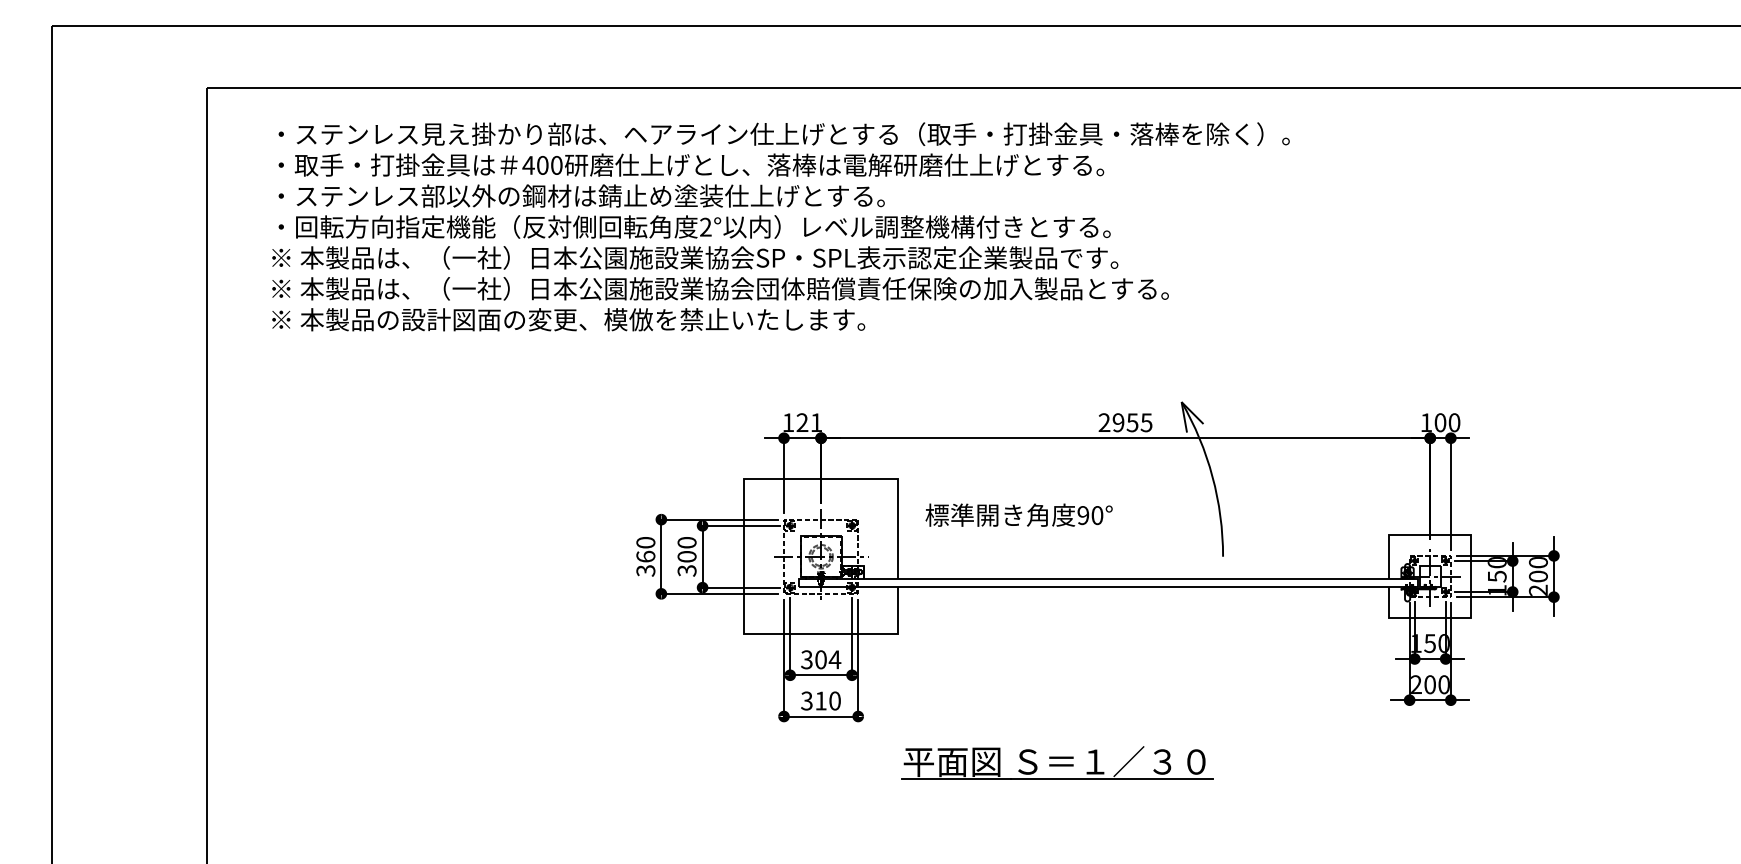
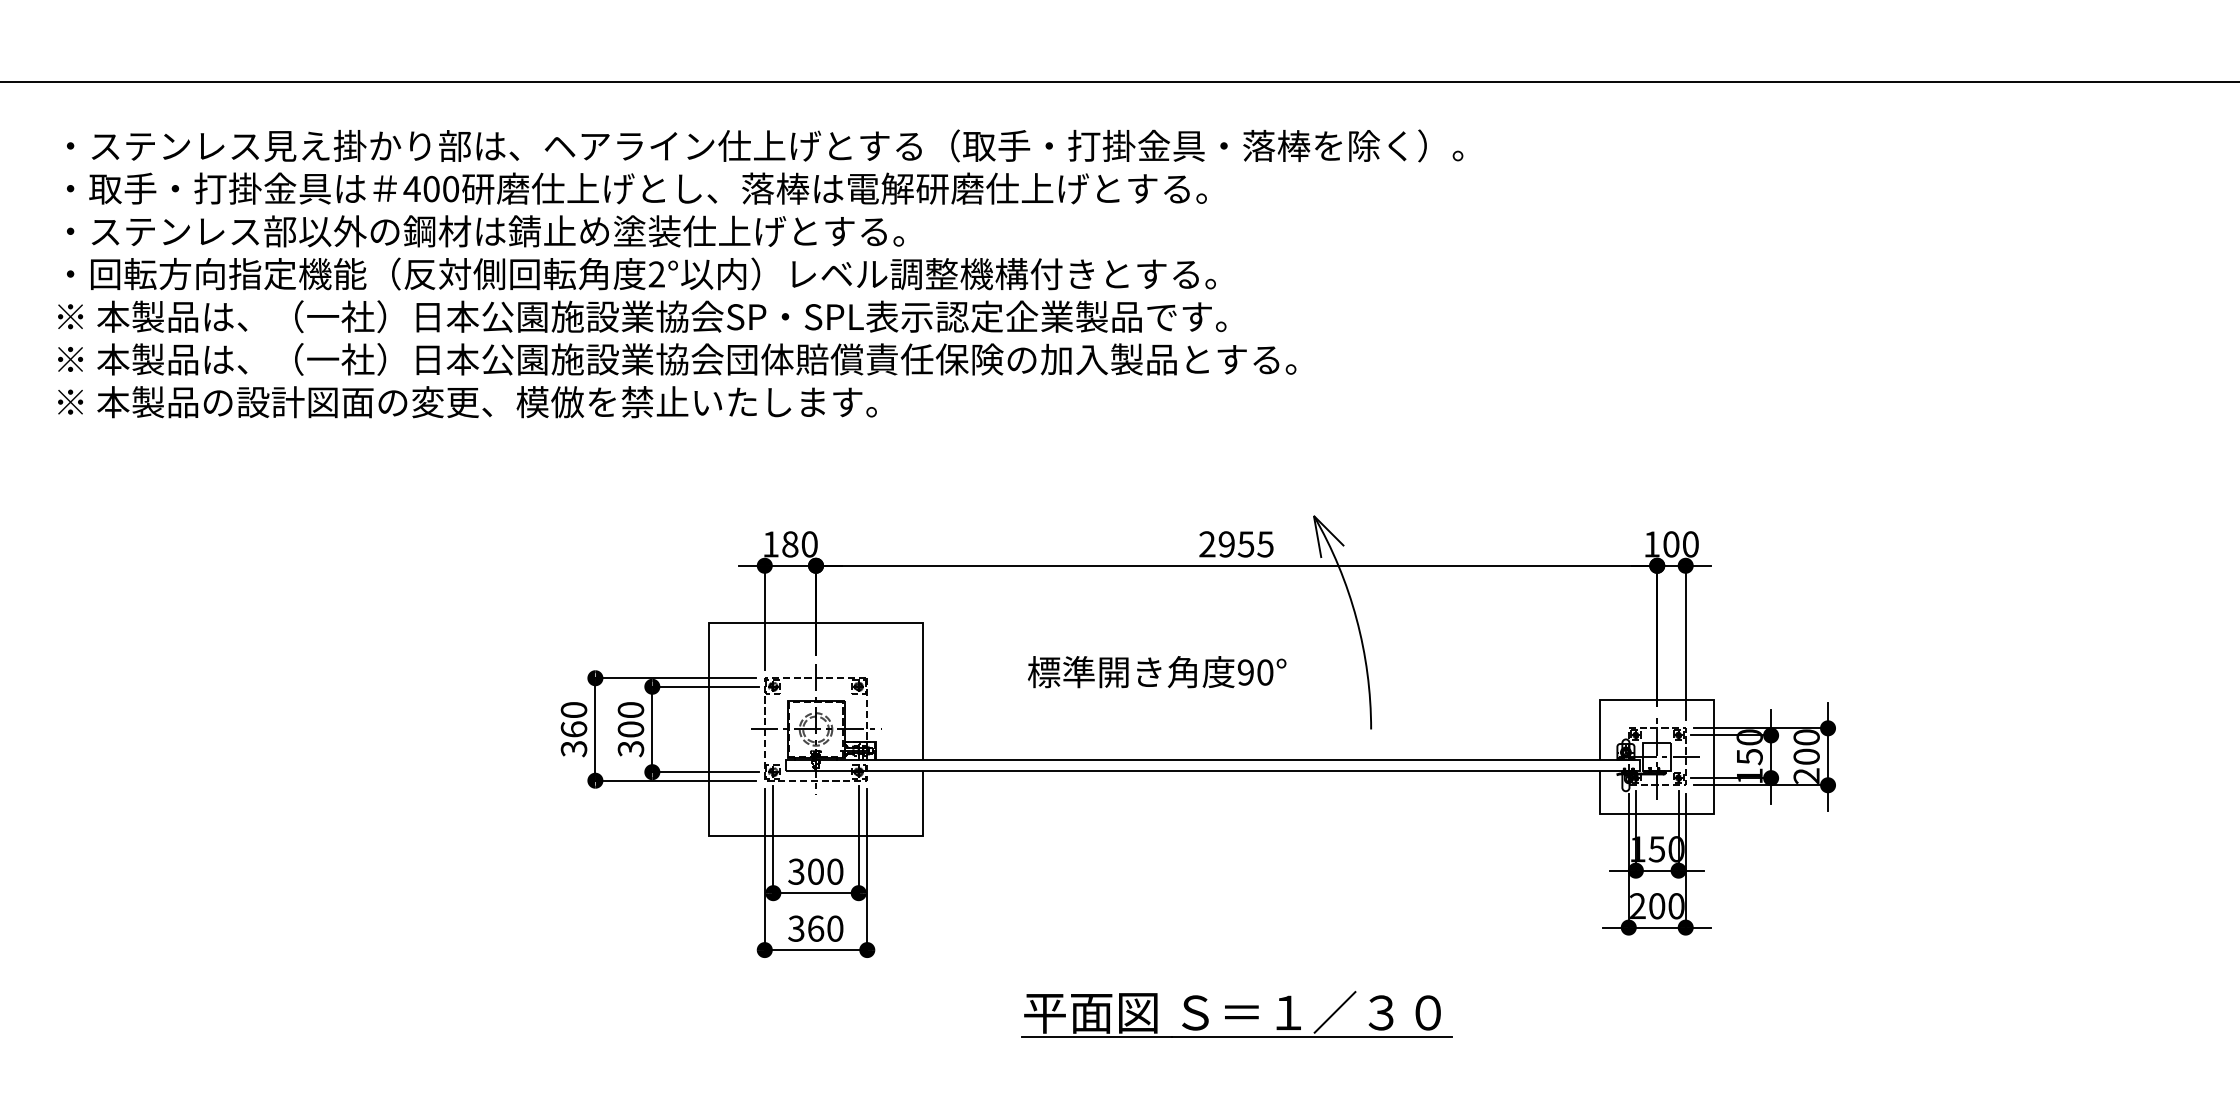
text: (809, 422) -> (799, 544), 121 -> 180
text: (1018, 514) -> (1156, 671), moved
text: (834, 659) -> (834, 871), 304 -> 300
text: (820, 700) -> (815, 927), 310 -> 360
part: (1057, 762) -> (1236, 1013), moved

